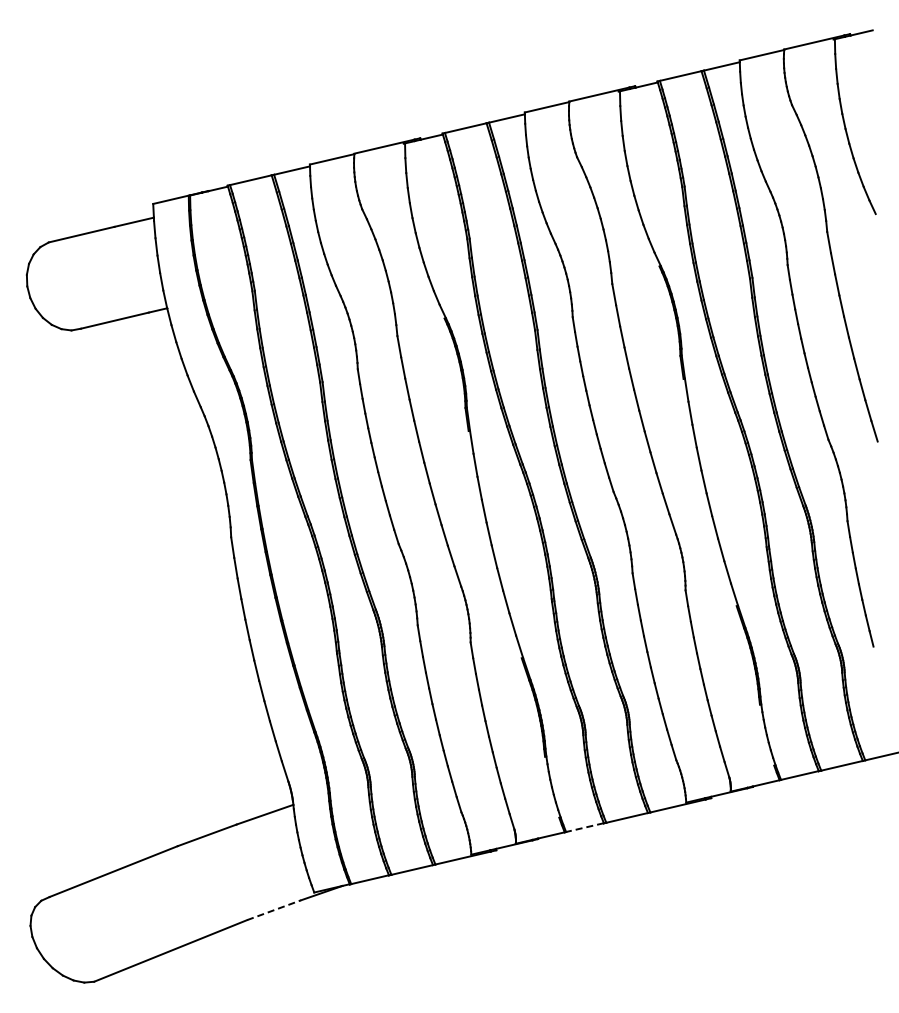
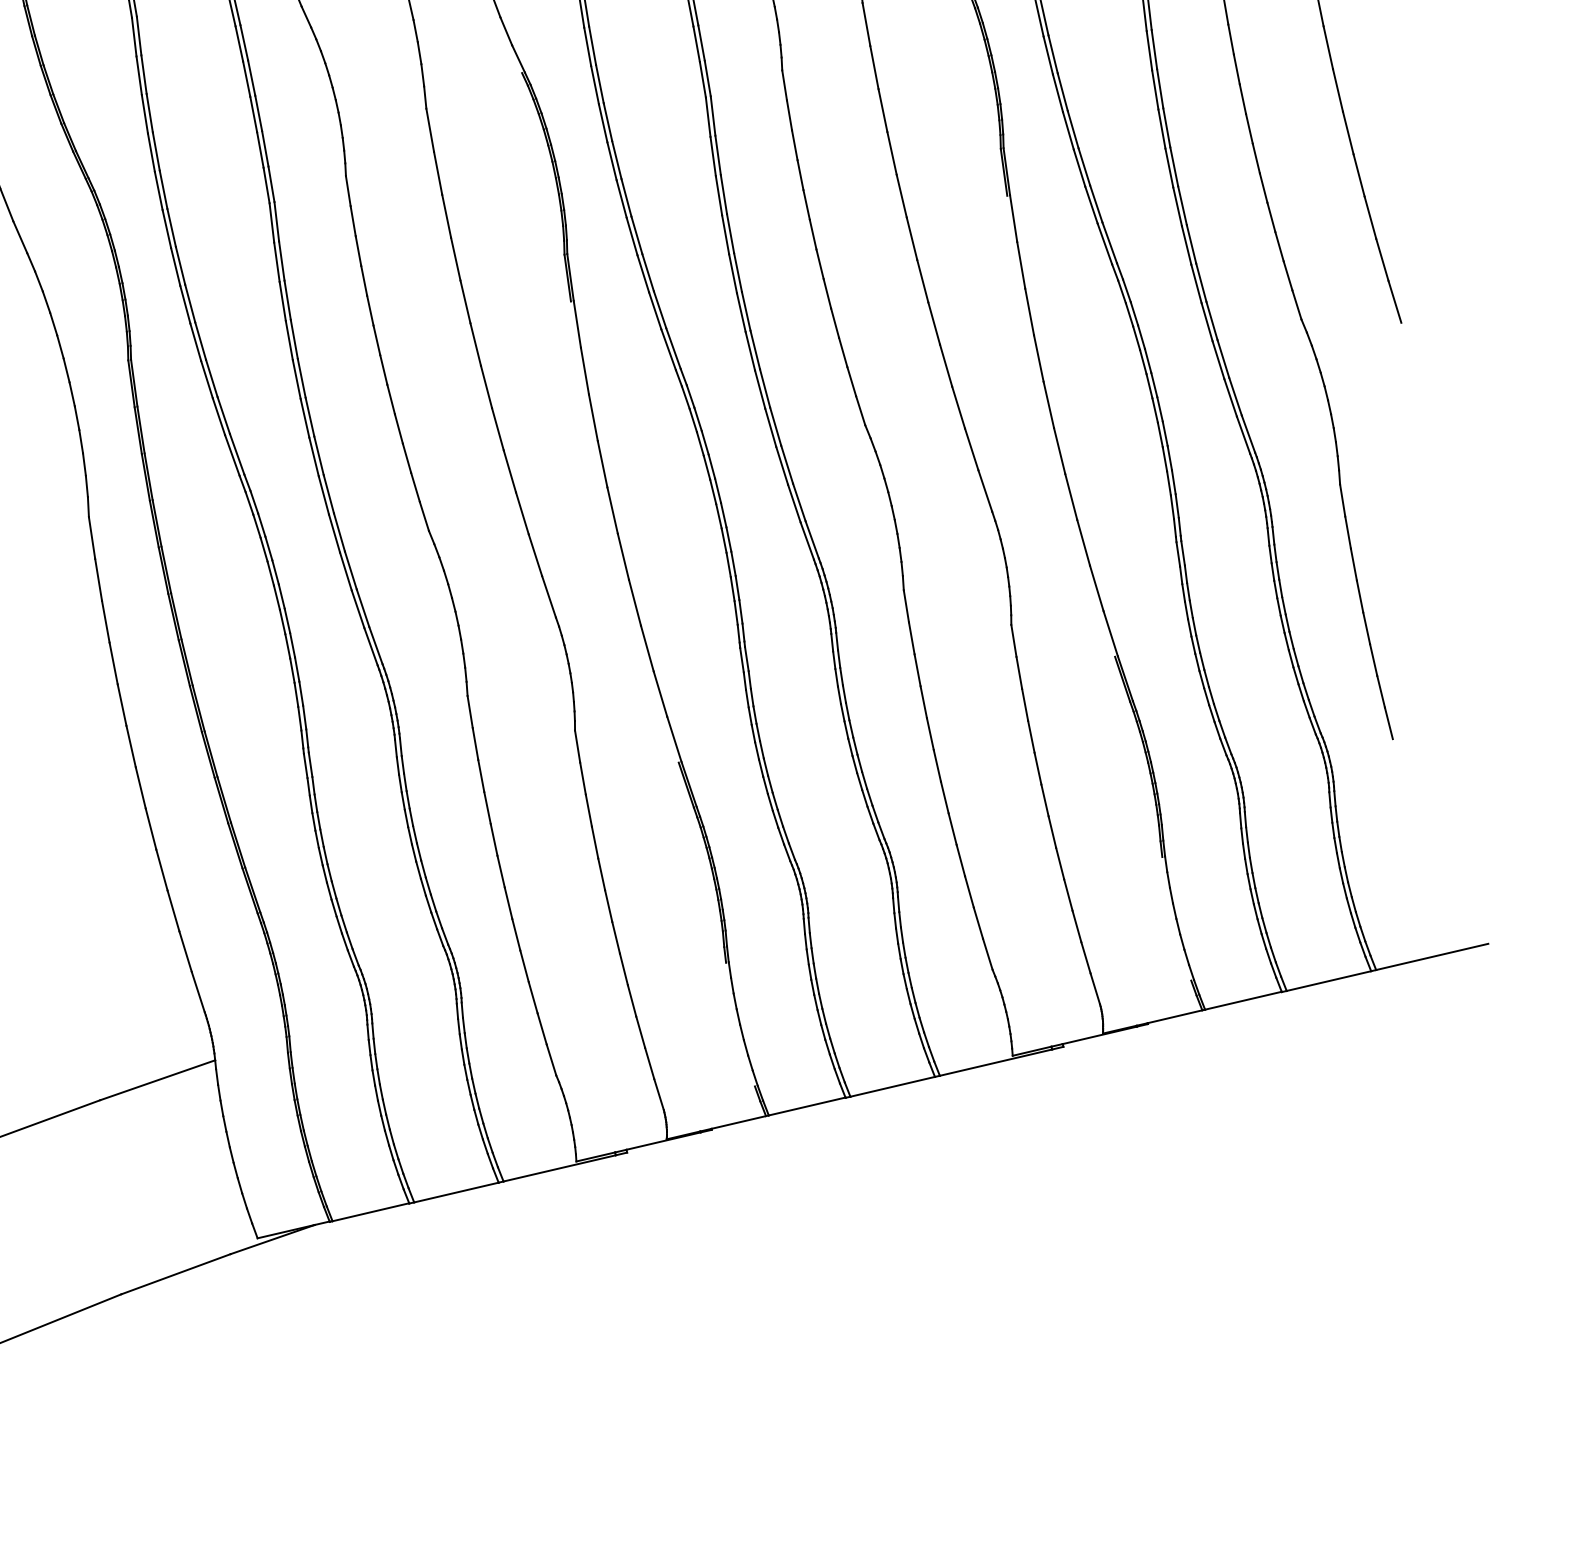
line: (584, 827) -> (806, 1106), dashed -> solid
line: (274, 910) -> (176, 1274), dashed -> solid

